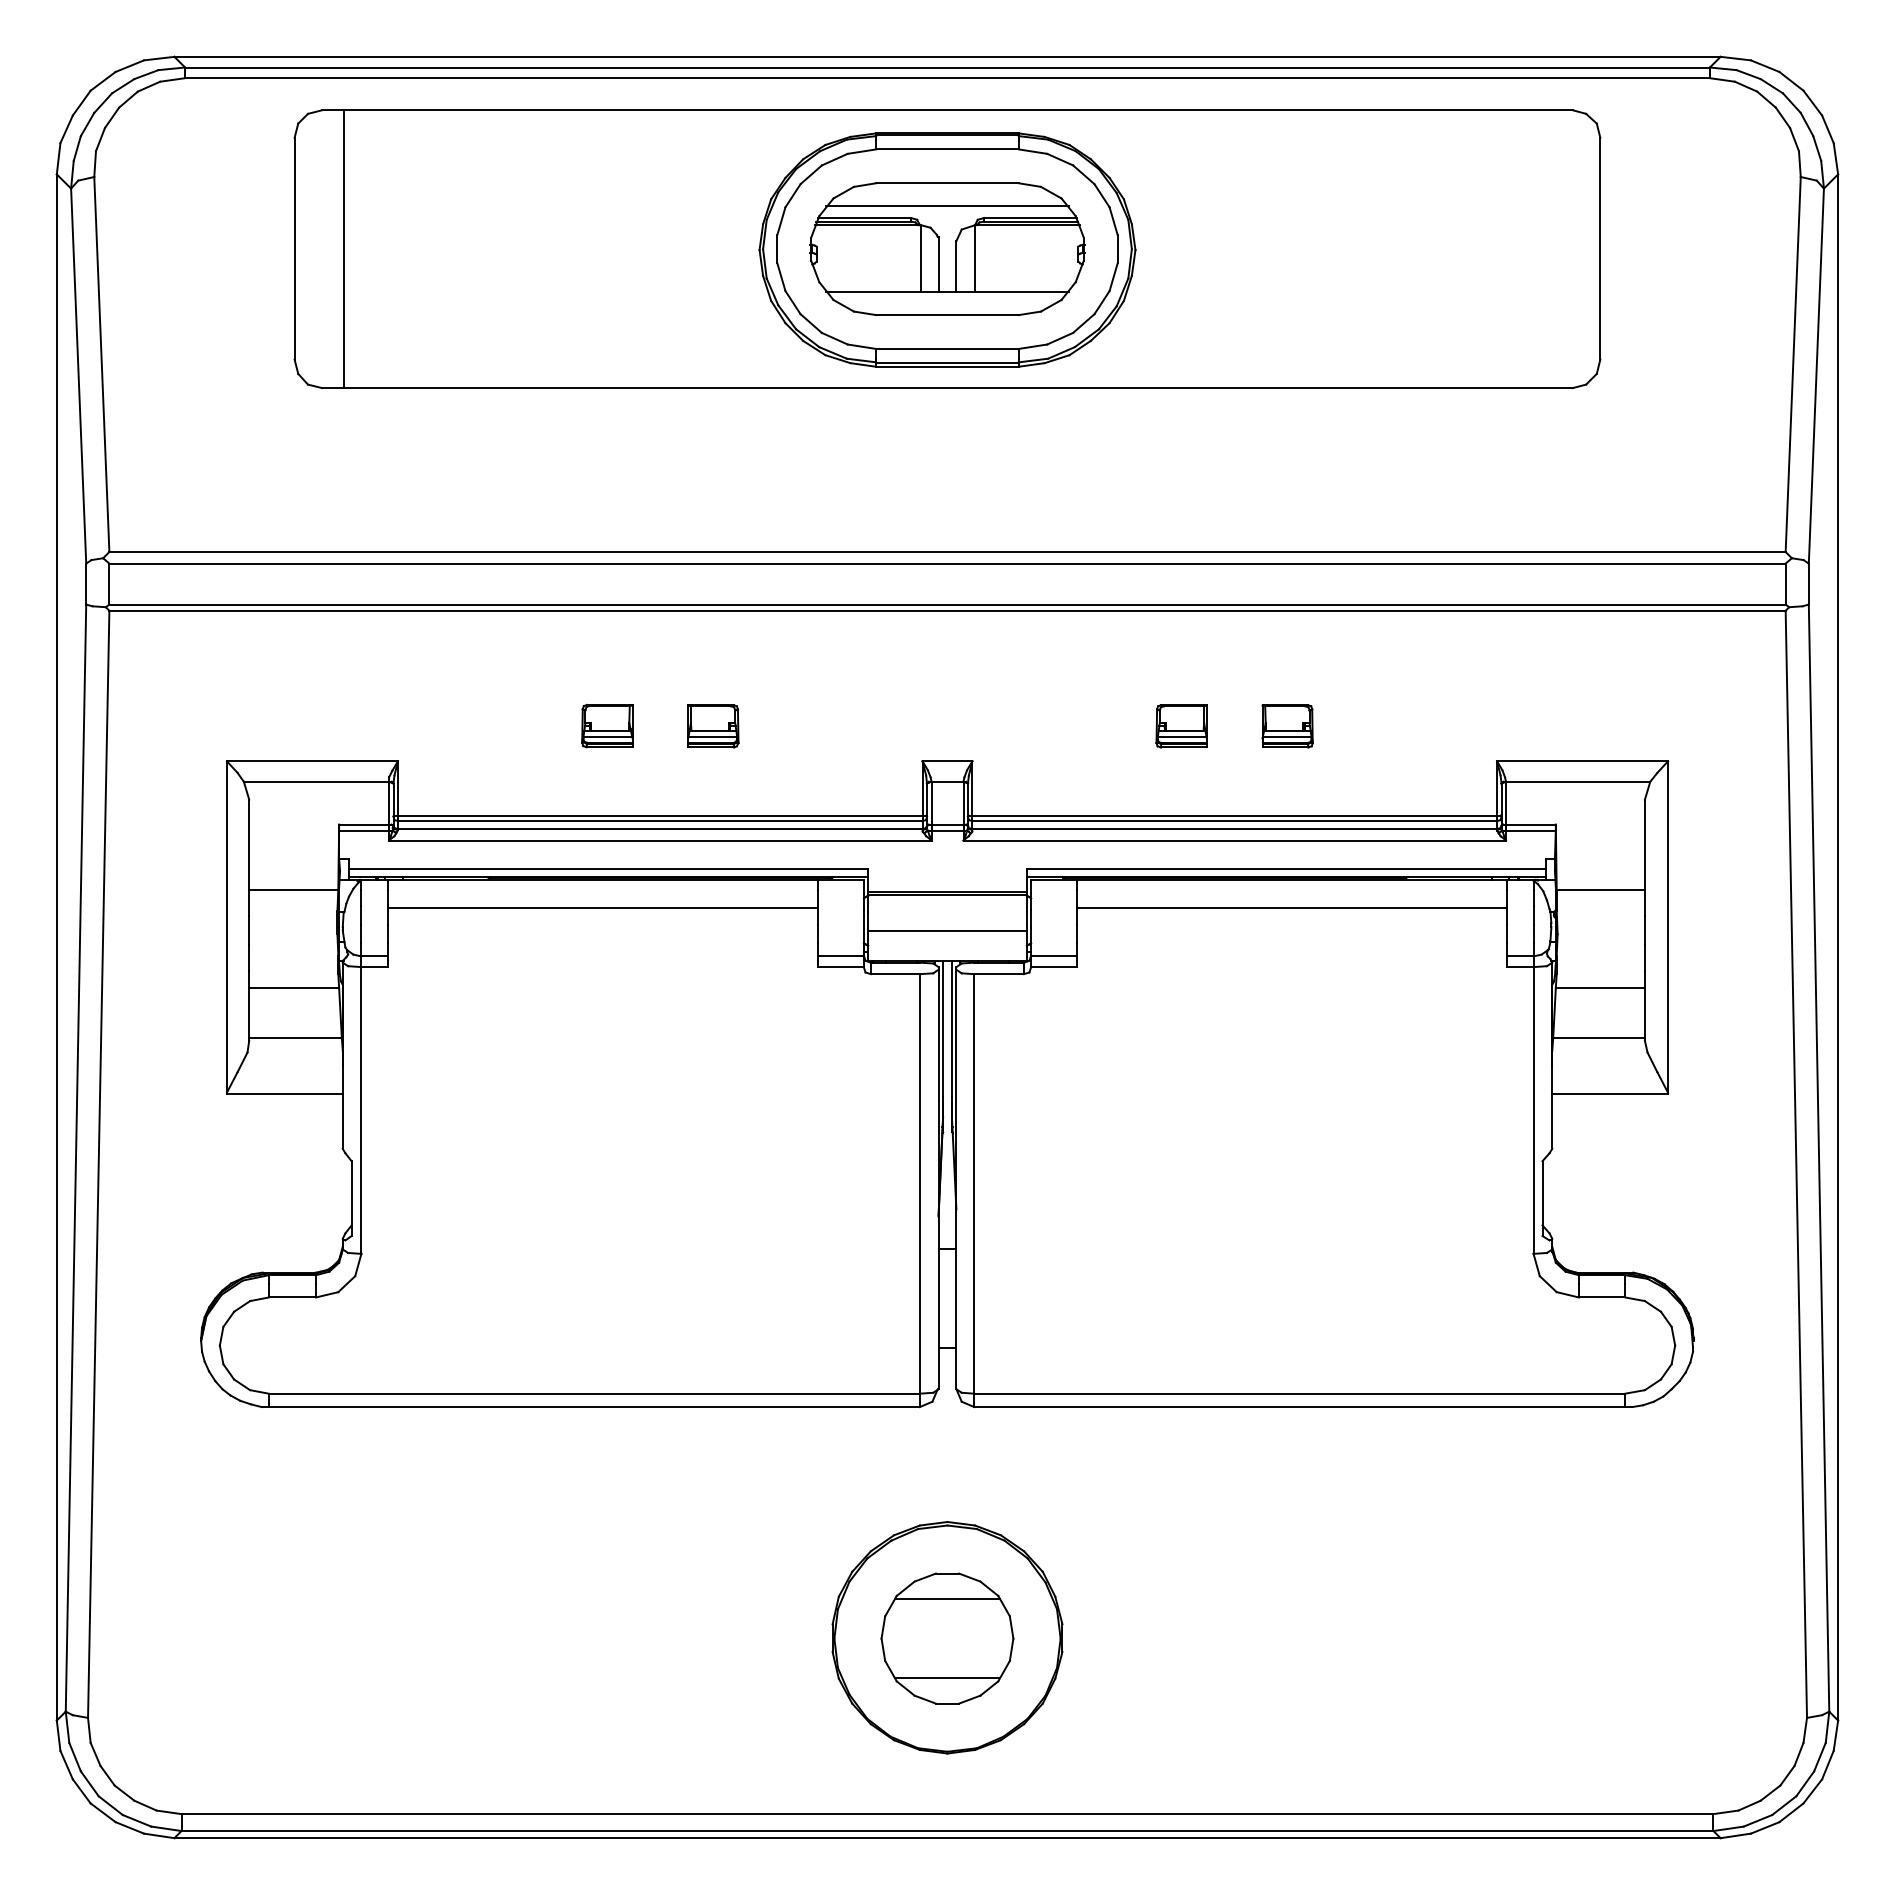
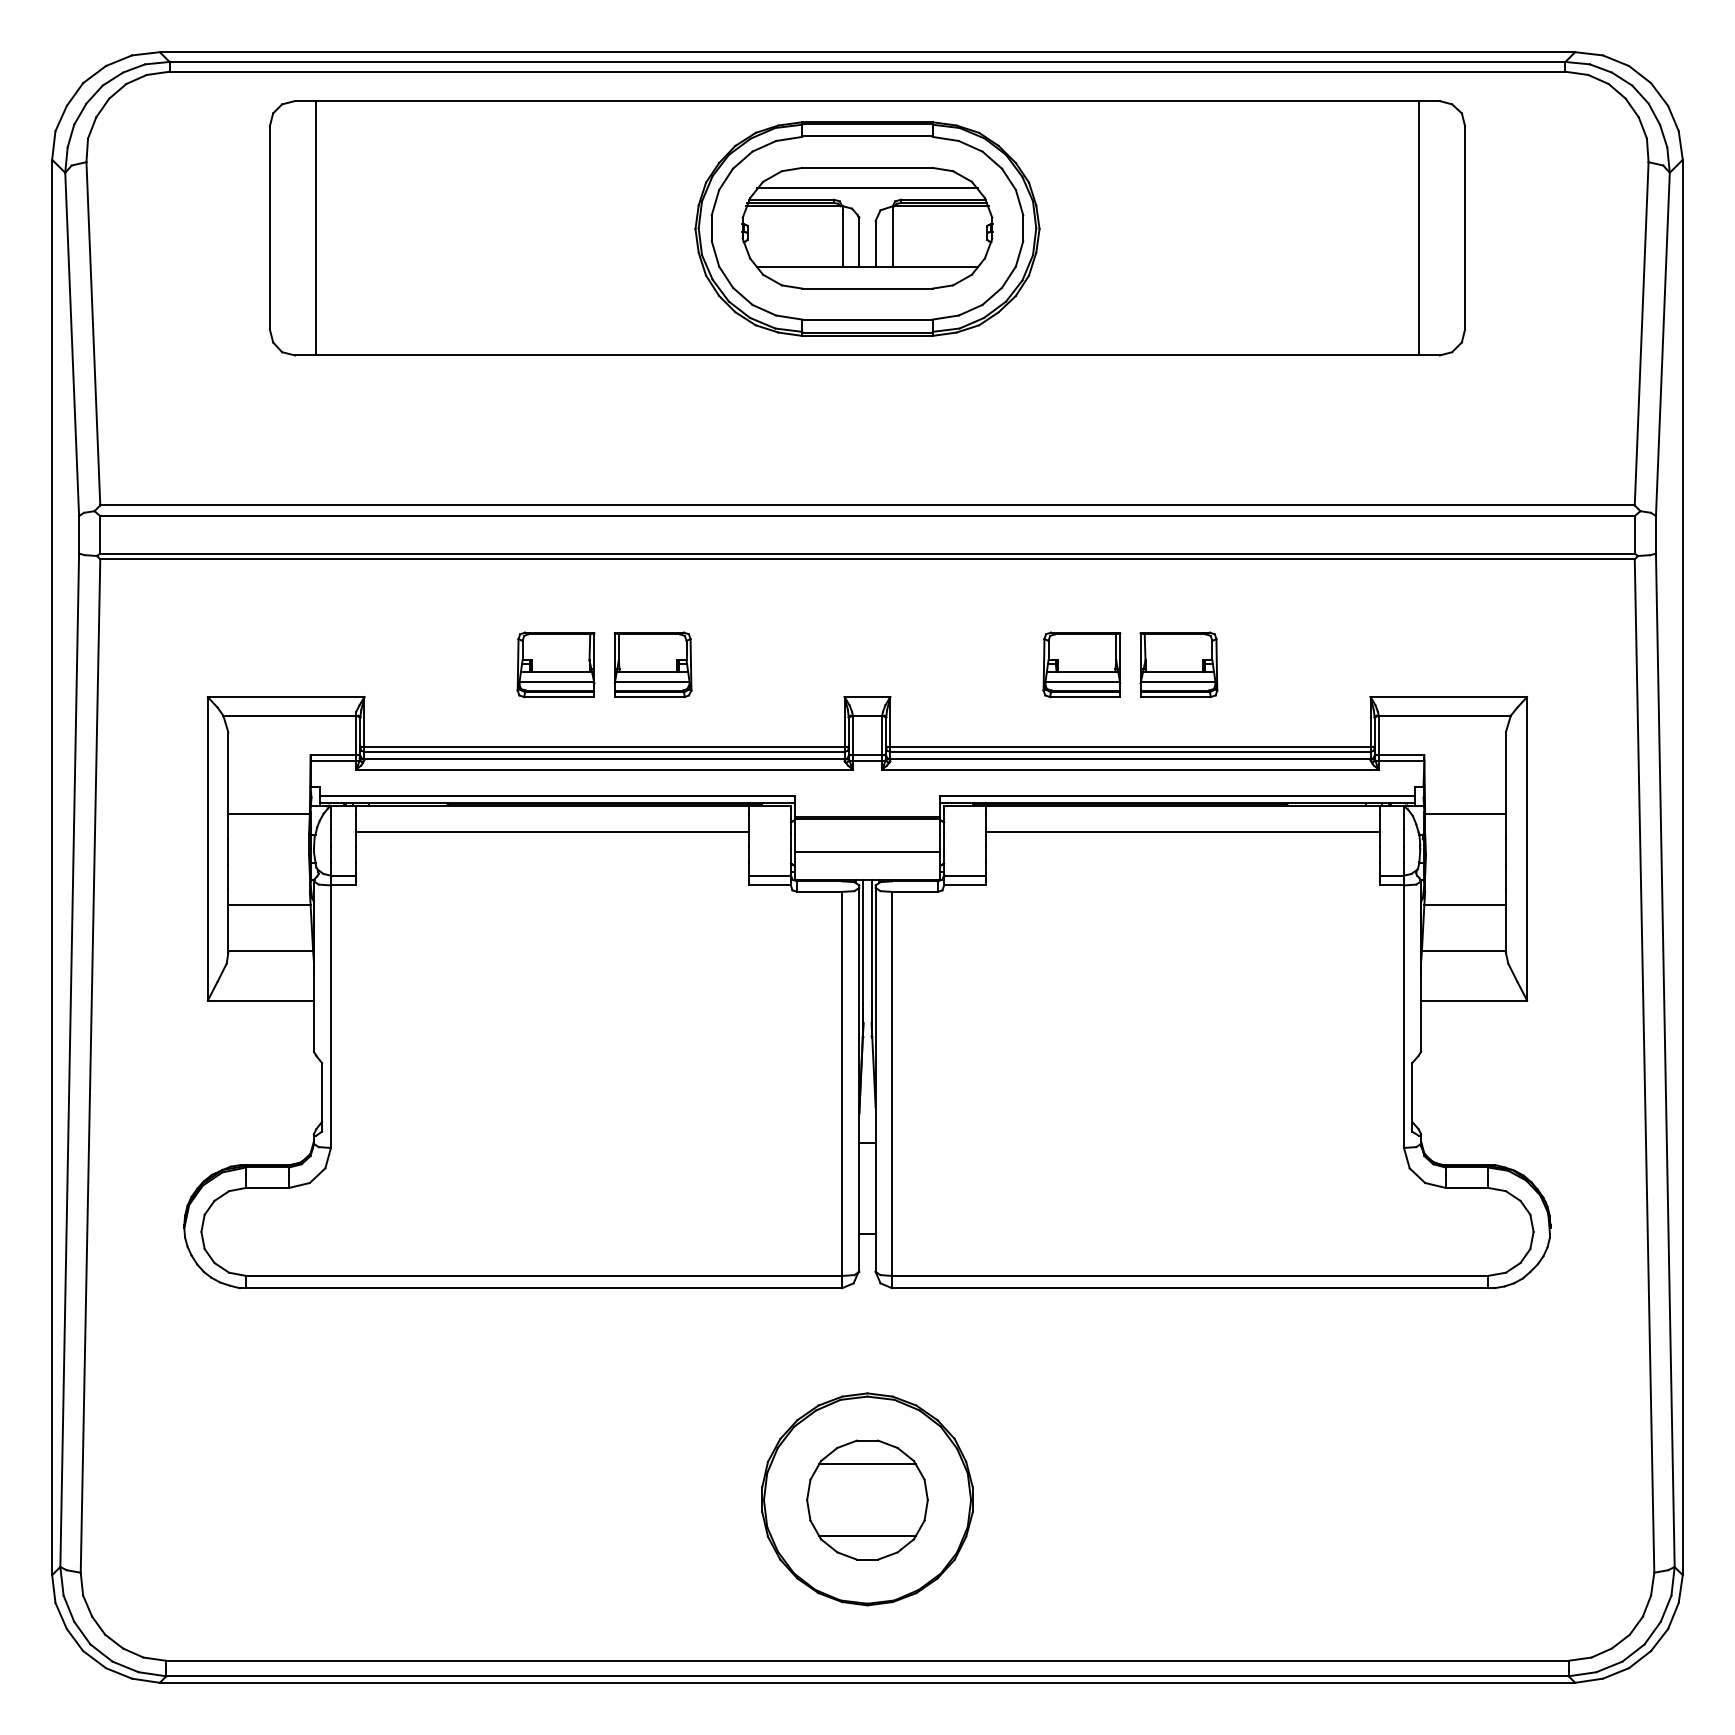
line: (1550, 249) -> (1419, 228), added
part: (607, 725) -> (556, 664), size x1.67
part: (713, 726) -> (653, 665), size x1.67
part: (1181, 726) -> (1081, 665), size x1.67
part: (1287, 726) -> (1178, 665), size x1.67

